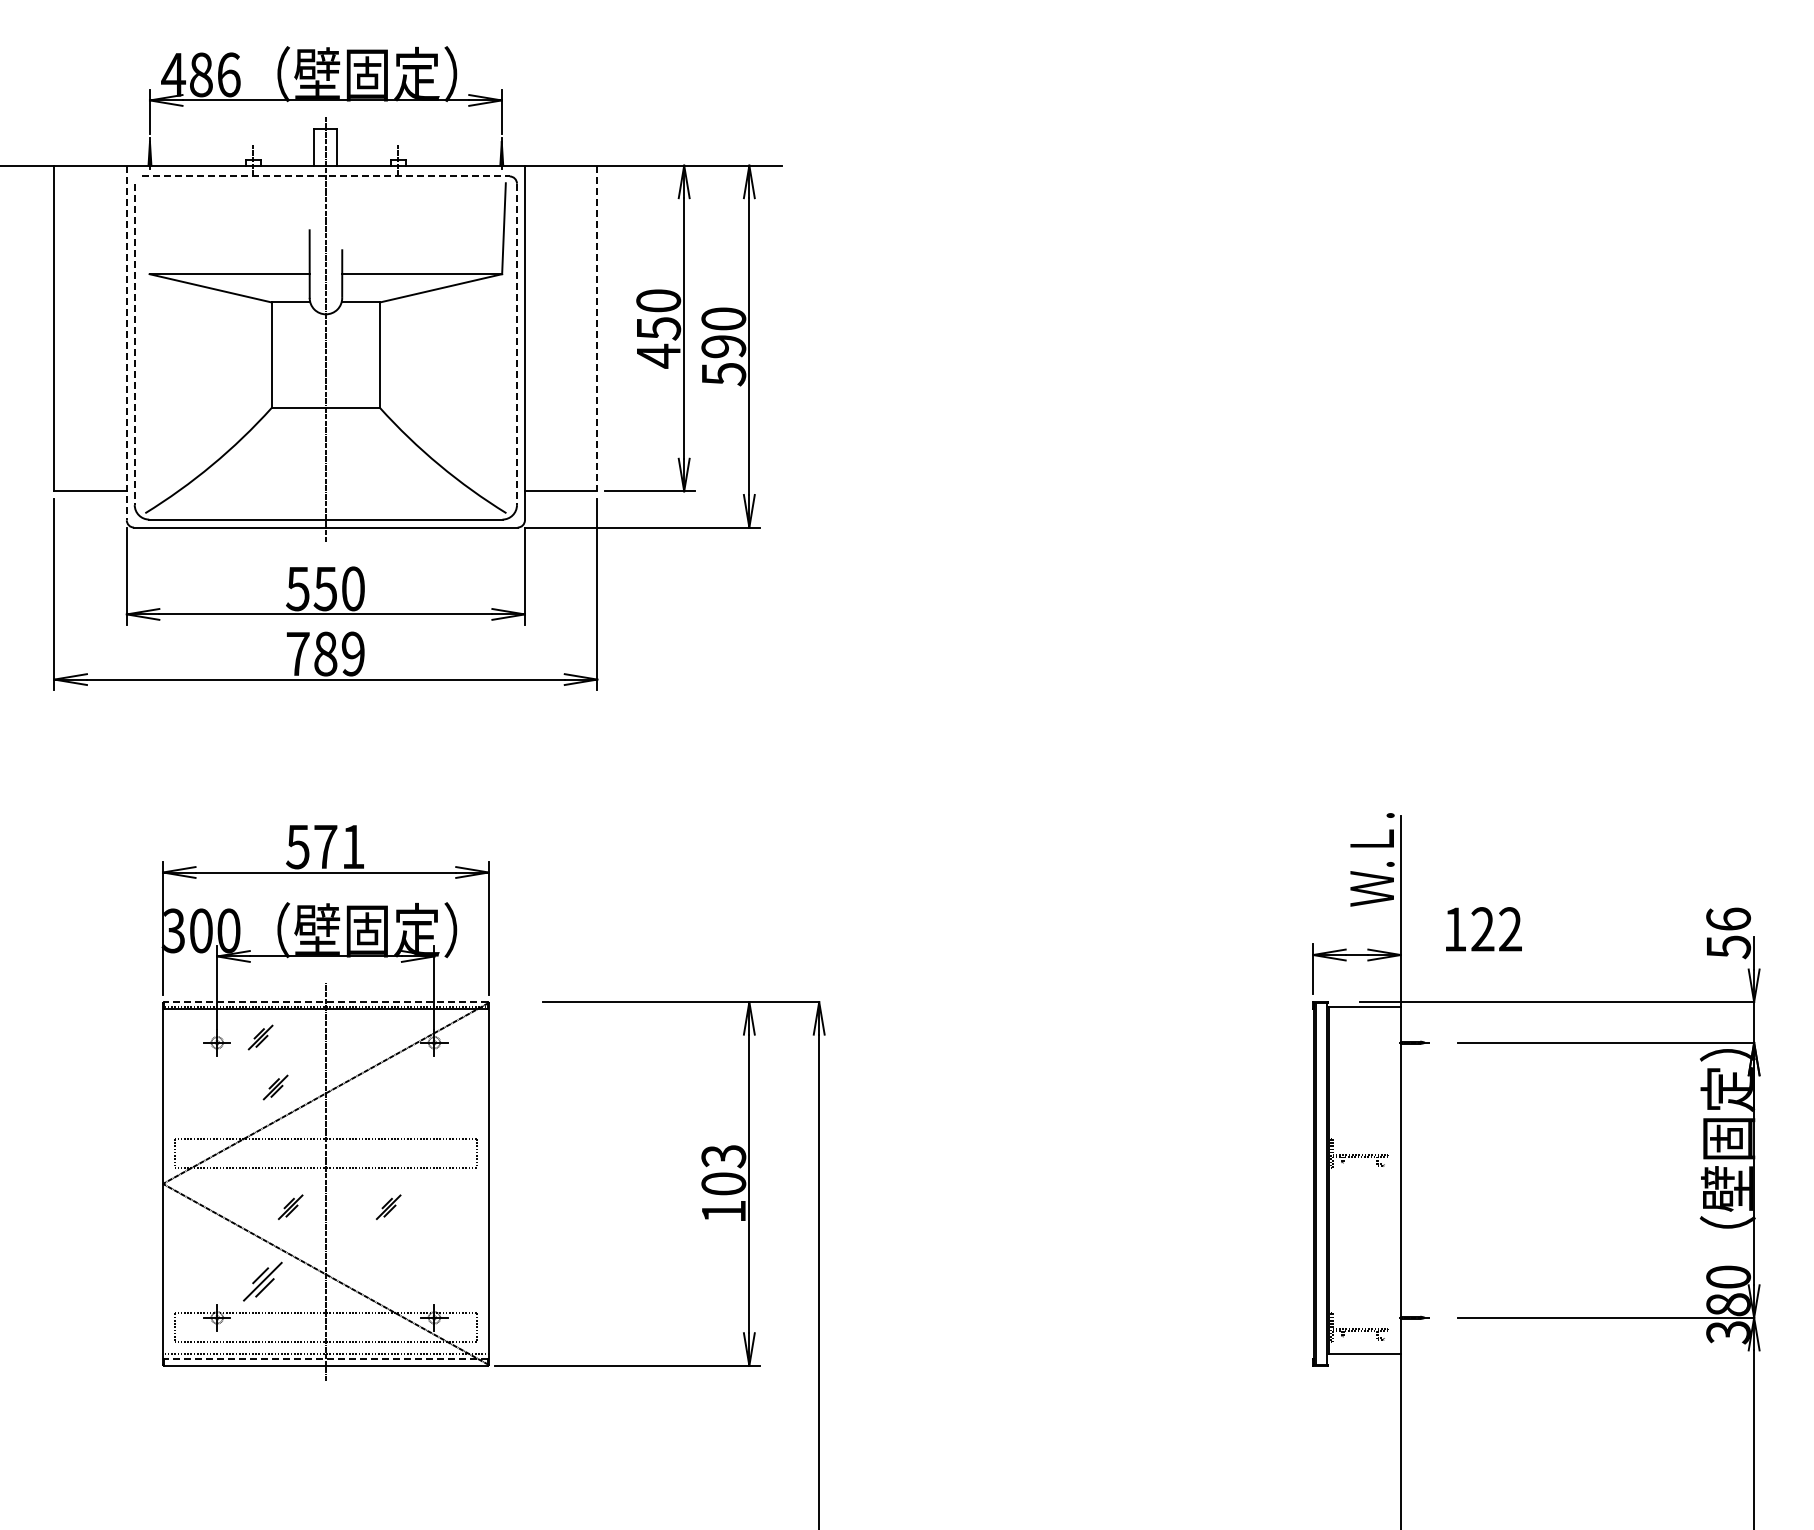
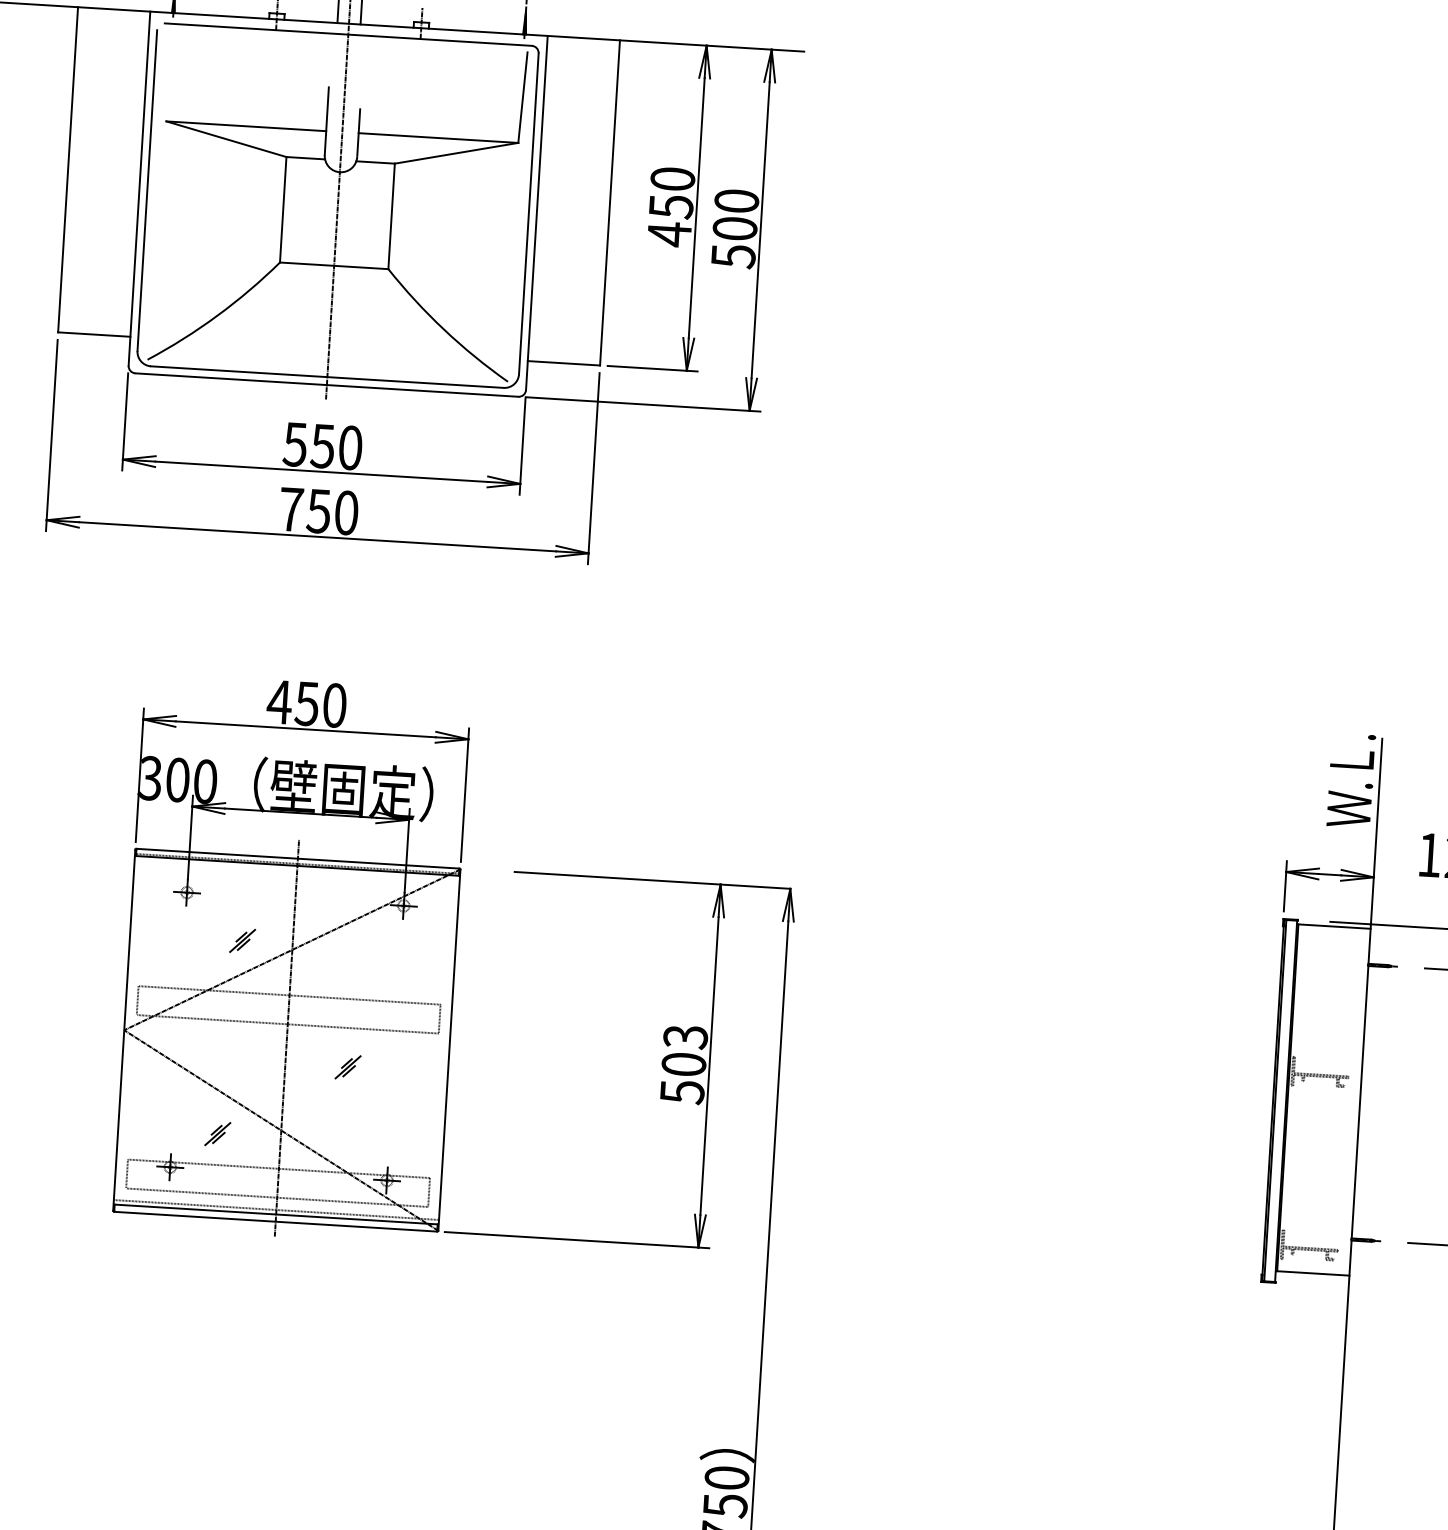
line: (325, 176) -> (347, 34), dashed -> solid
line: (597, 328) -> (610, 202), dashed -> solid
line: (126, 343) -> (139, 189), dashed -> solid
line: (134, 344) -> (147, 190), dashed -> solid
line: (516, 344) -> (528, 213), dashed -> solid
text: (723, 346) -> (734, 228), 590 -> 500
text: (338, 653) -> (331, 511), 789 -> 750
text: (324, 846) -> (306, 703), 571 -> 450
line: (325, 1002) -> (297, 859), dashed -> solid
part: (260, 1037) -> (230, 890), removed
part: (290, 1206) -> (250, 1060), removed
text: (724, 1211) -> (683, 1092), 103 -> 503
part: (262, 1281) -> (217, 1133), size x0.62
line: (325, 1358) -> (275, 1214), dashed -> solid

